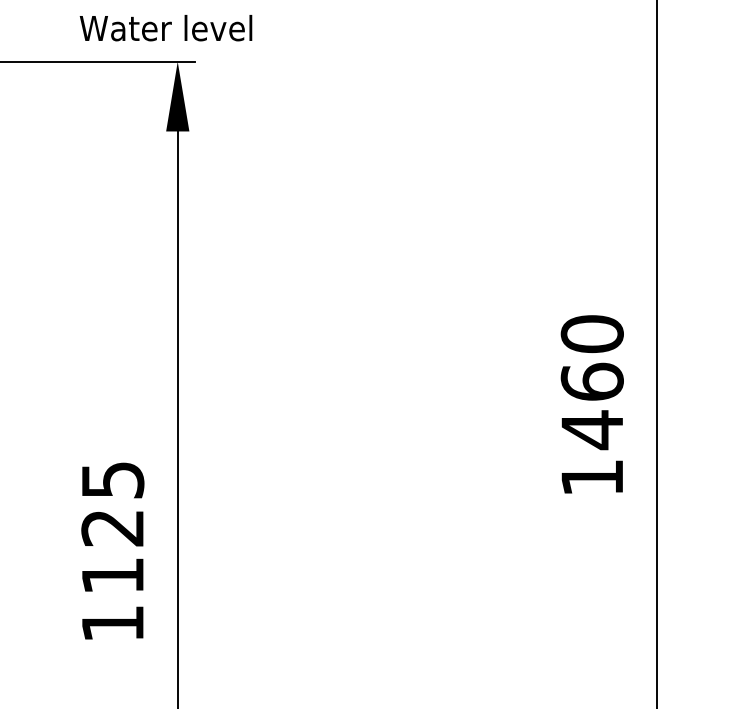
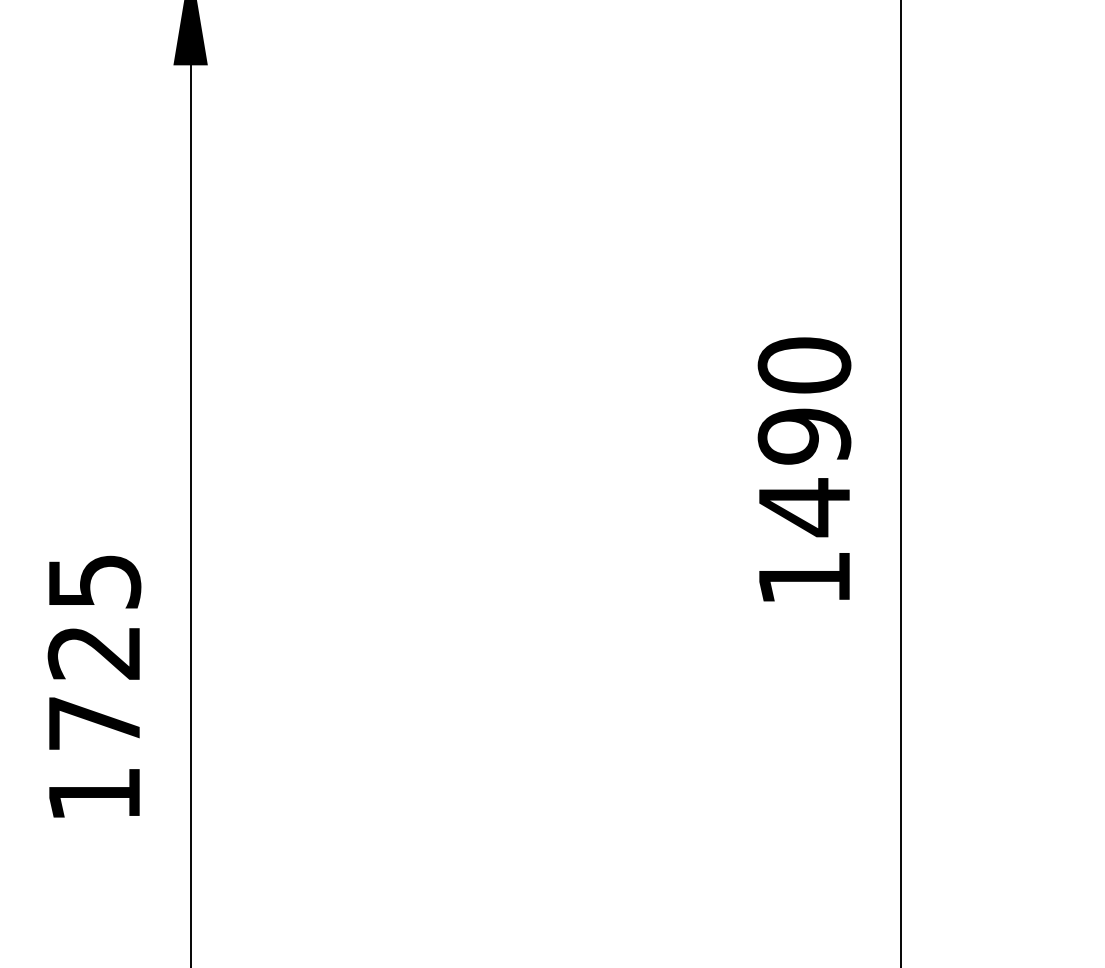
text: (591, 381) -> (803, 435), 1460 -> 1490
text: (112, 575) -> (93, 722), 1125 -> 1725

